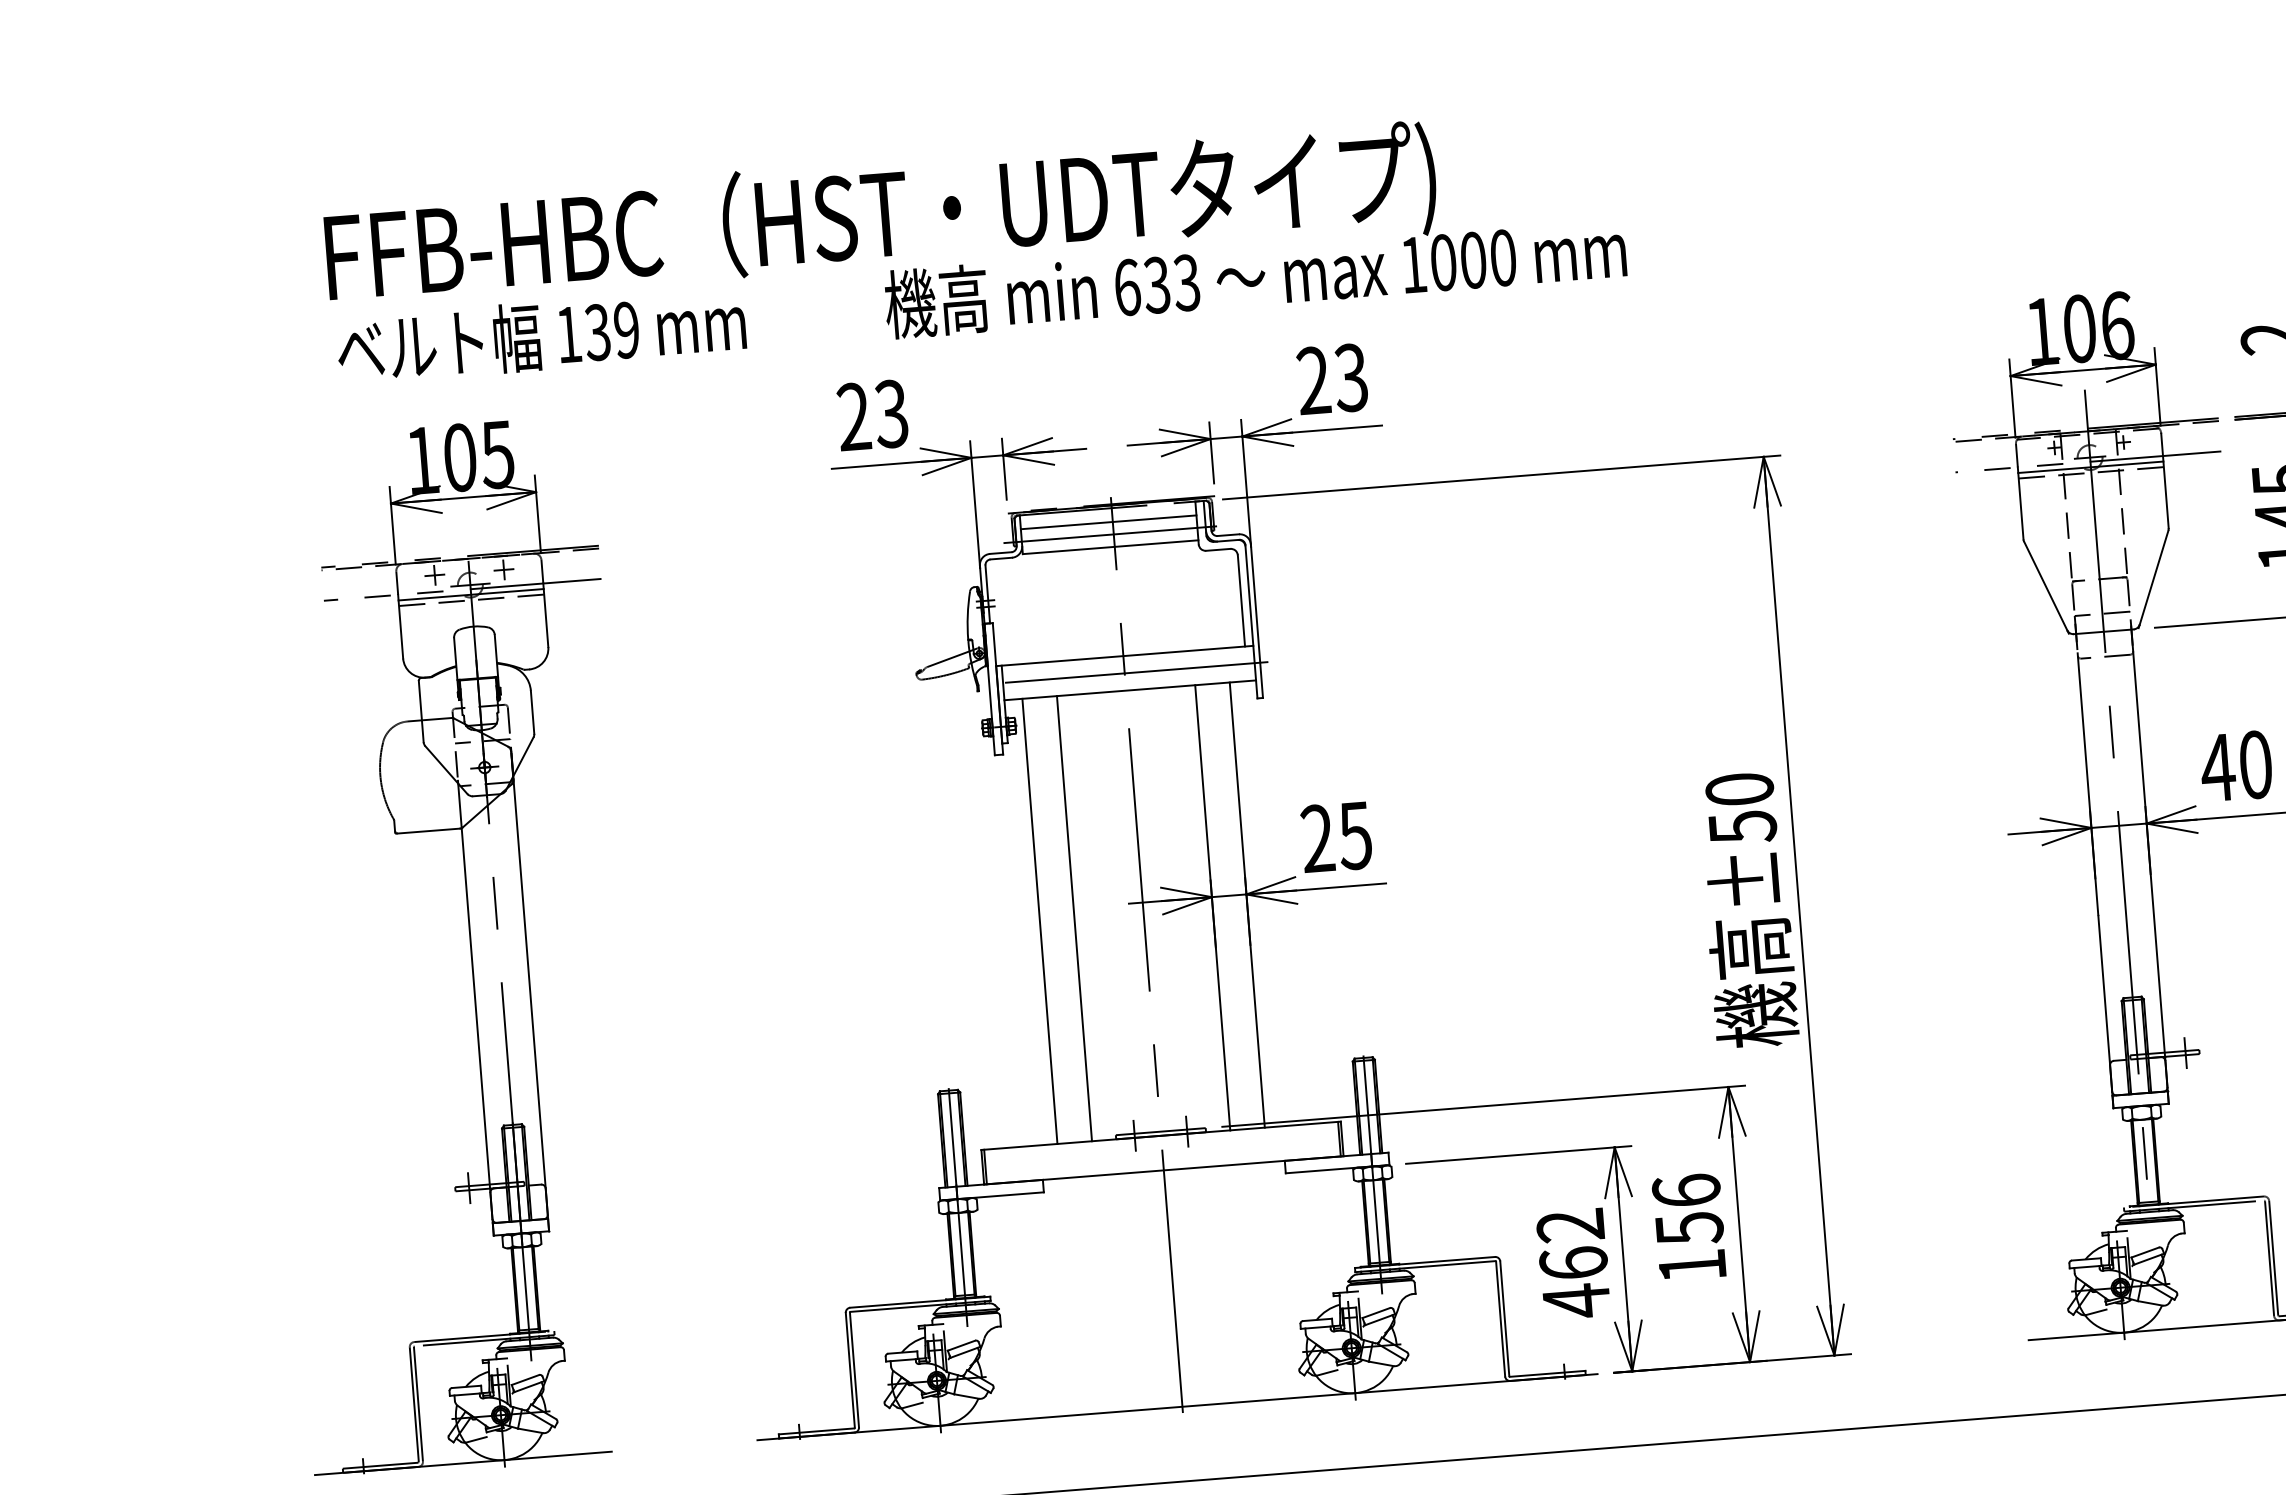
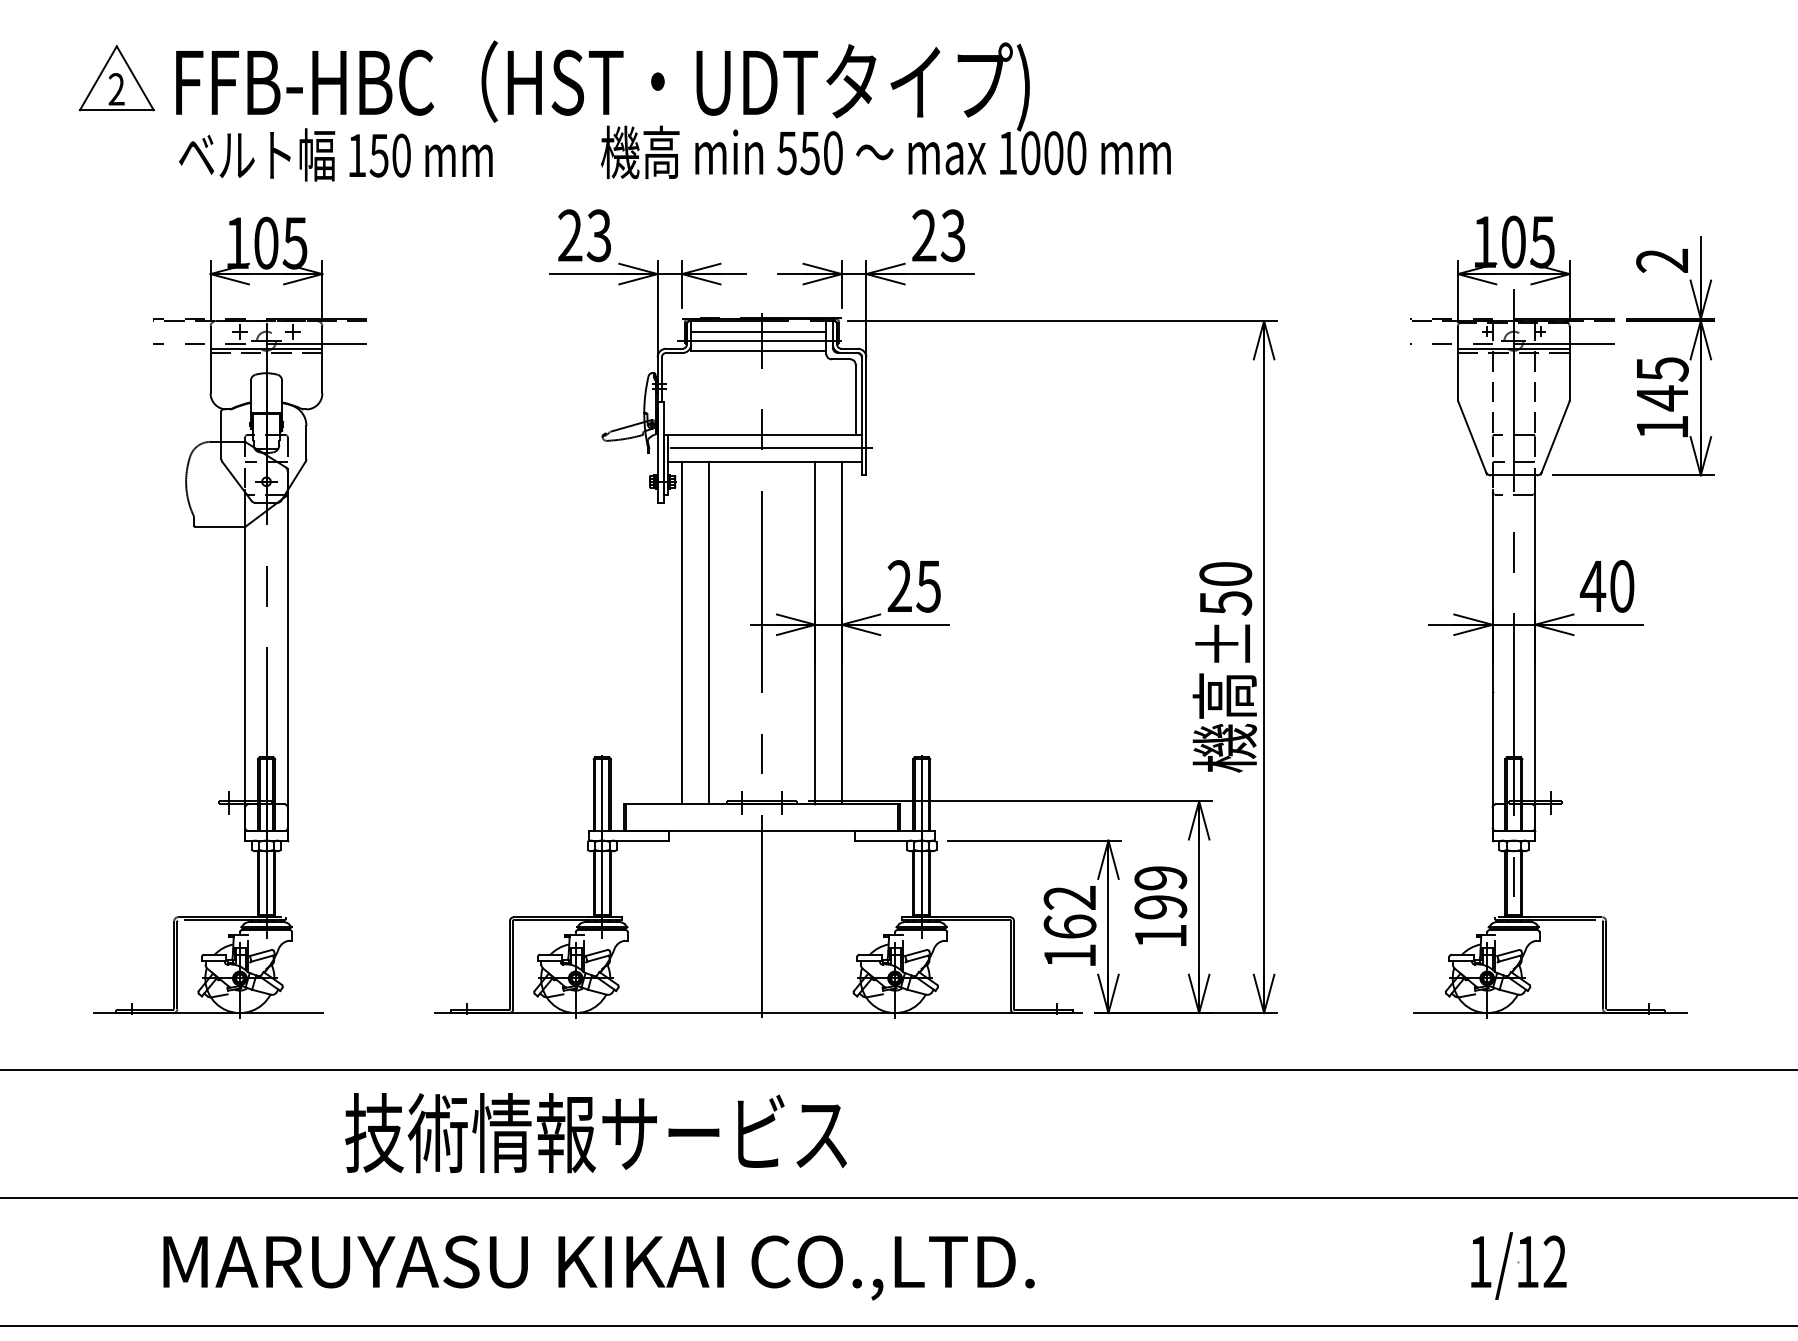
part: (248, 259) -> (116, 78), added
text: (1156, 285) -> (809, 153), 633 -> 550
text: (2117, 325) -> (1542, 241), 106 -> 105
text: (611, 331) -> (389, 155), 139 -> 150
text: (1687, 1209) -> (1160, 892), 156 -> 199
text: (1575, 1301) -> (1069, 956), 462 -> 162

